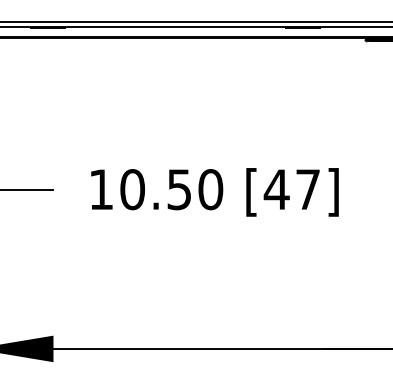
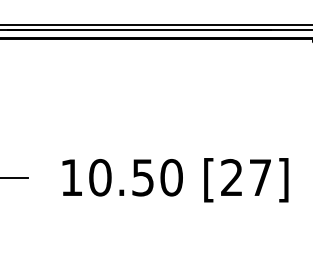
text: (276, 189) -> (231, 177), [47] -> [27]

